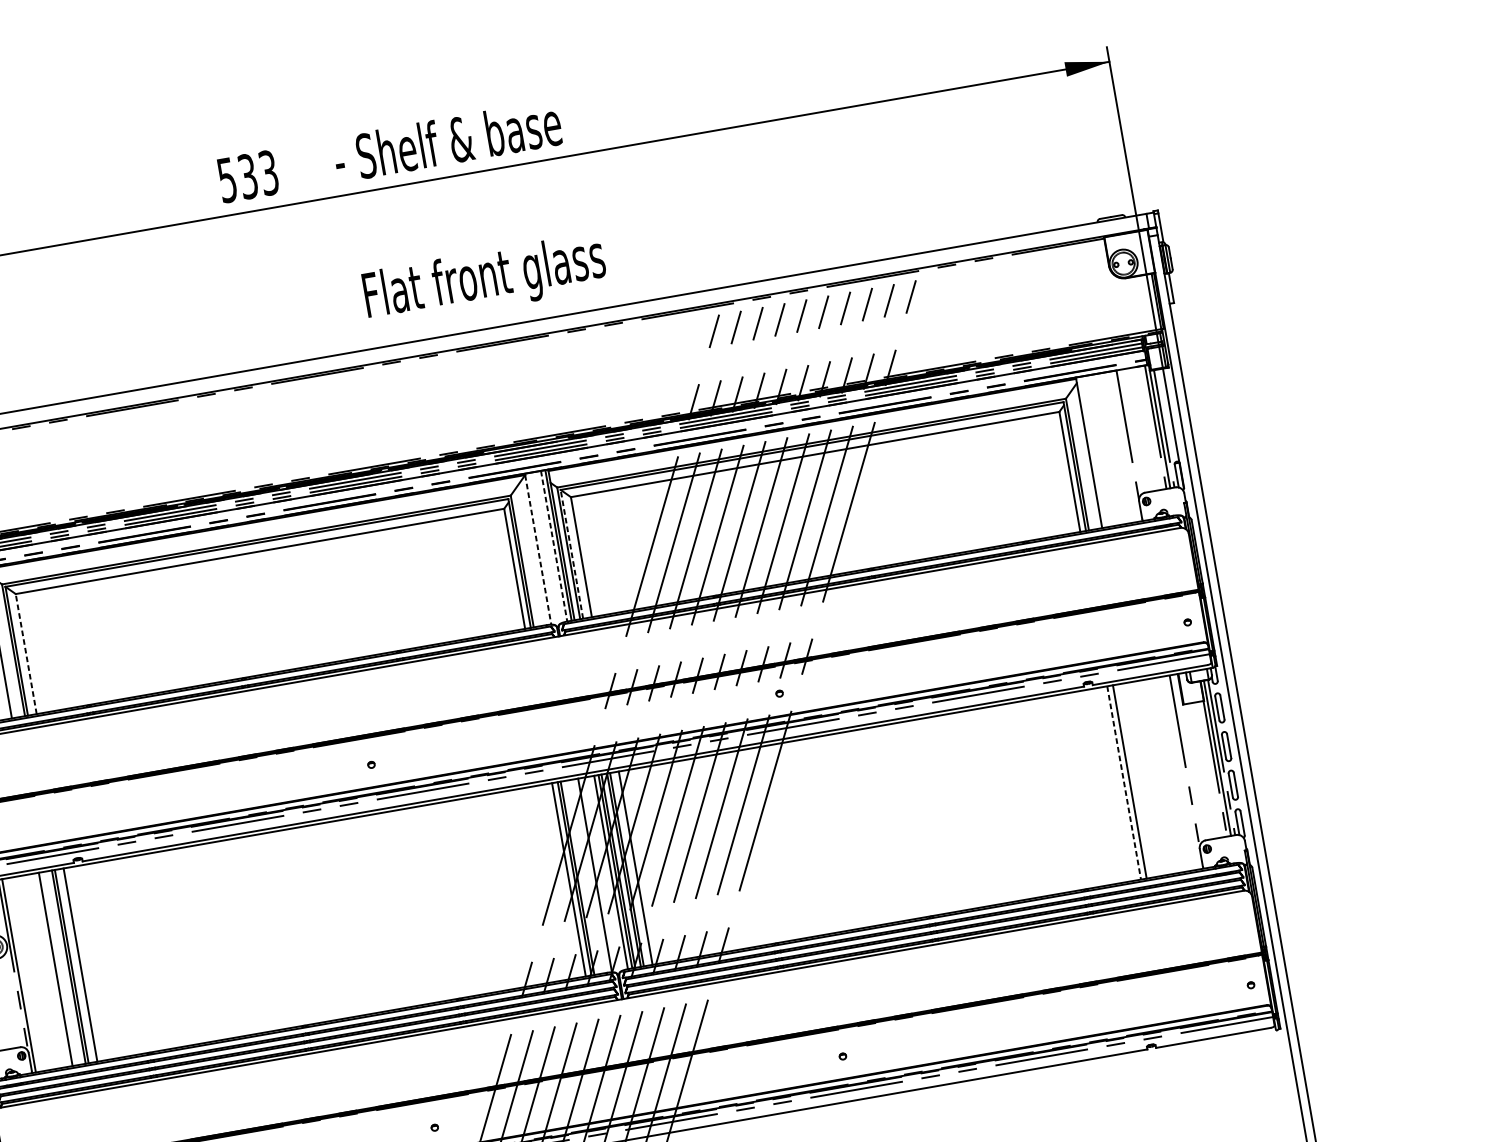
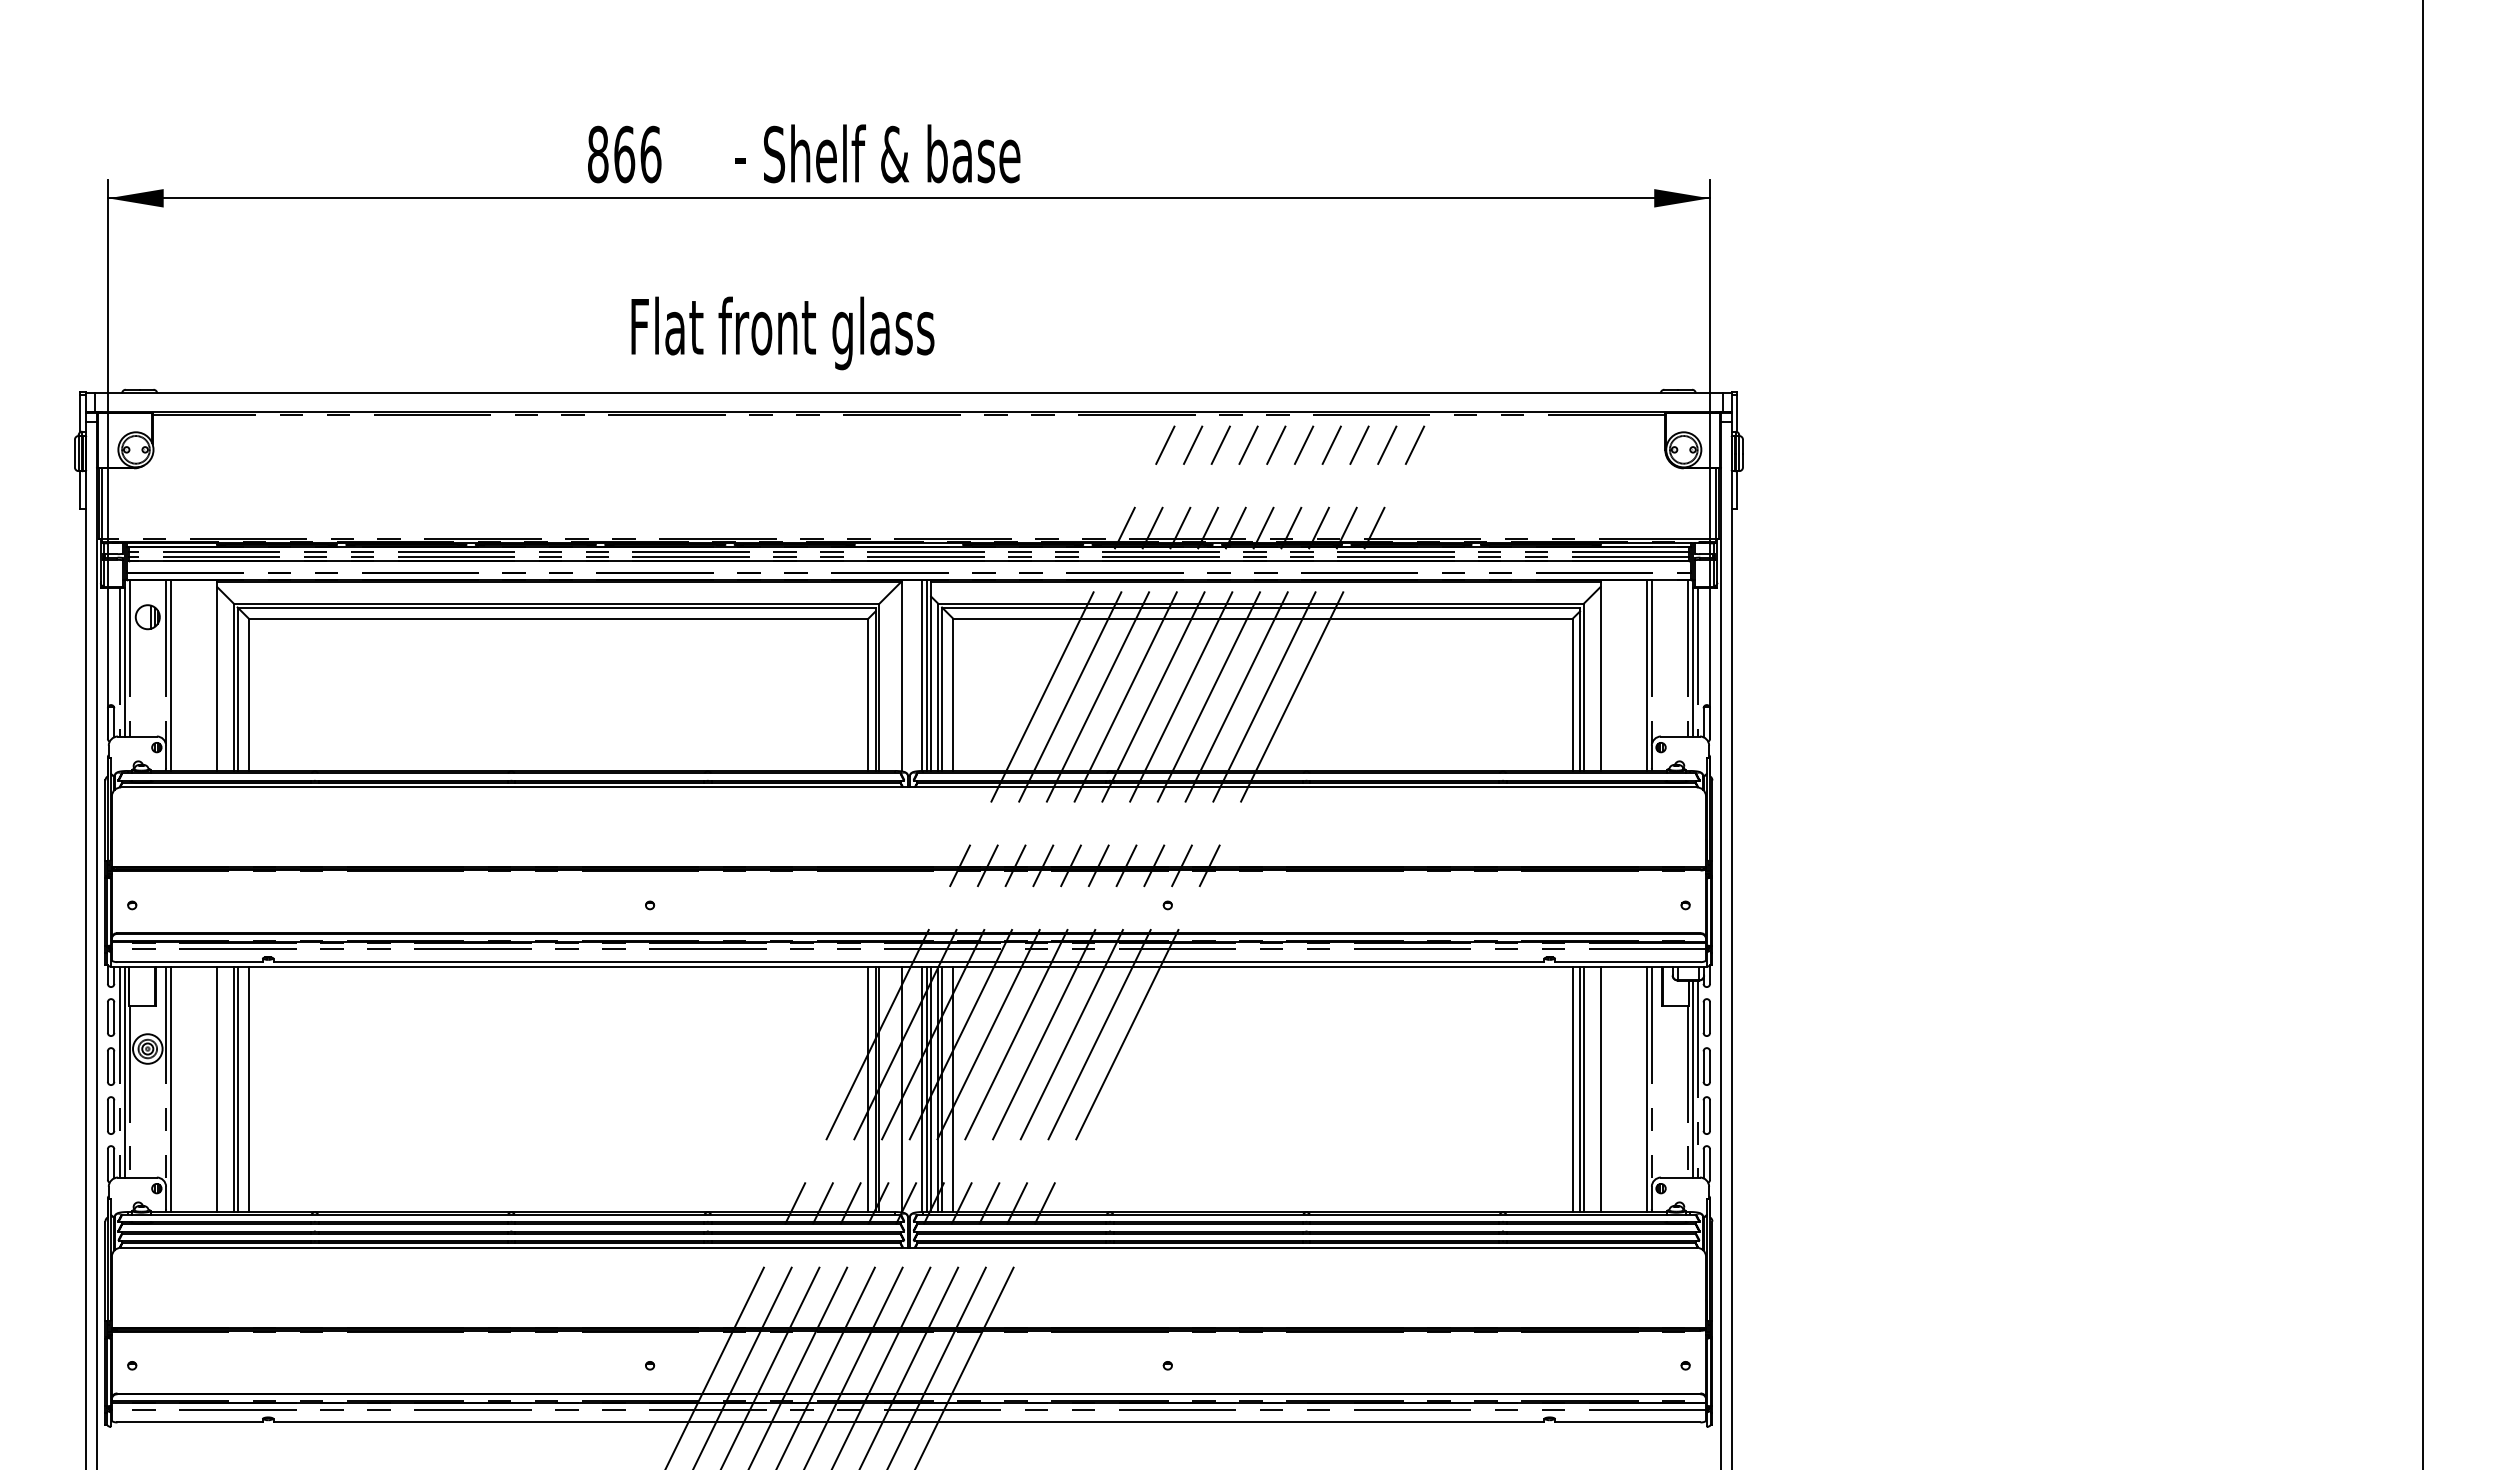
text: (248, 176) -> (624, 154), 533 -> 866
text: (484, 280) -> (782, 333), moved
line: (1125, 445) -> (1647, 674), added
line: (553, 546) -> (921, 675), dashed -> solid
line: (538, 549) -> (901, 676), dashed -> solid
line: (572, 554) -> (942, 689), dashed -> solid
line: (25, 653) -> (248, 694), dashed -> solid
line: (1183, 772) -> (1647, 1089), added
line: (1145, 779) -> (1600, 1089), added
line: (1132, 781) -> (1583, 1089), added
line: (1123, 783) -> (1572, 1089), dashed -> solid

